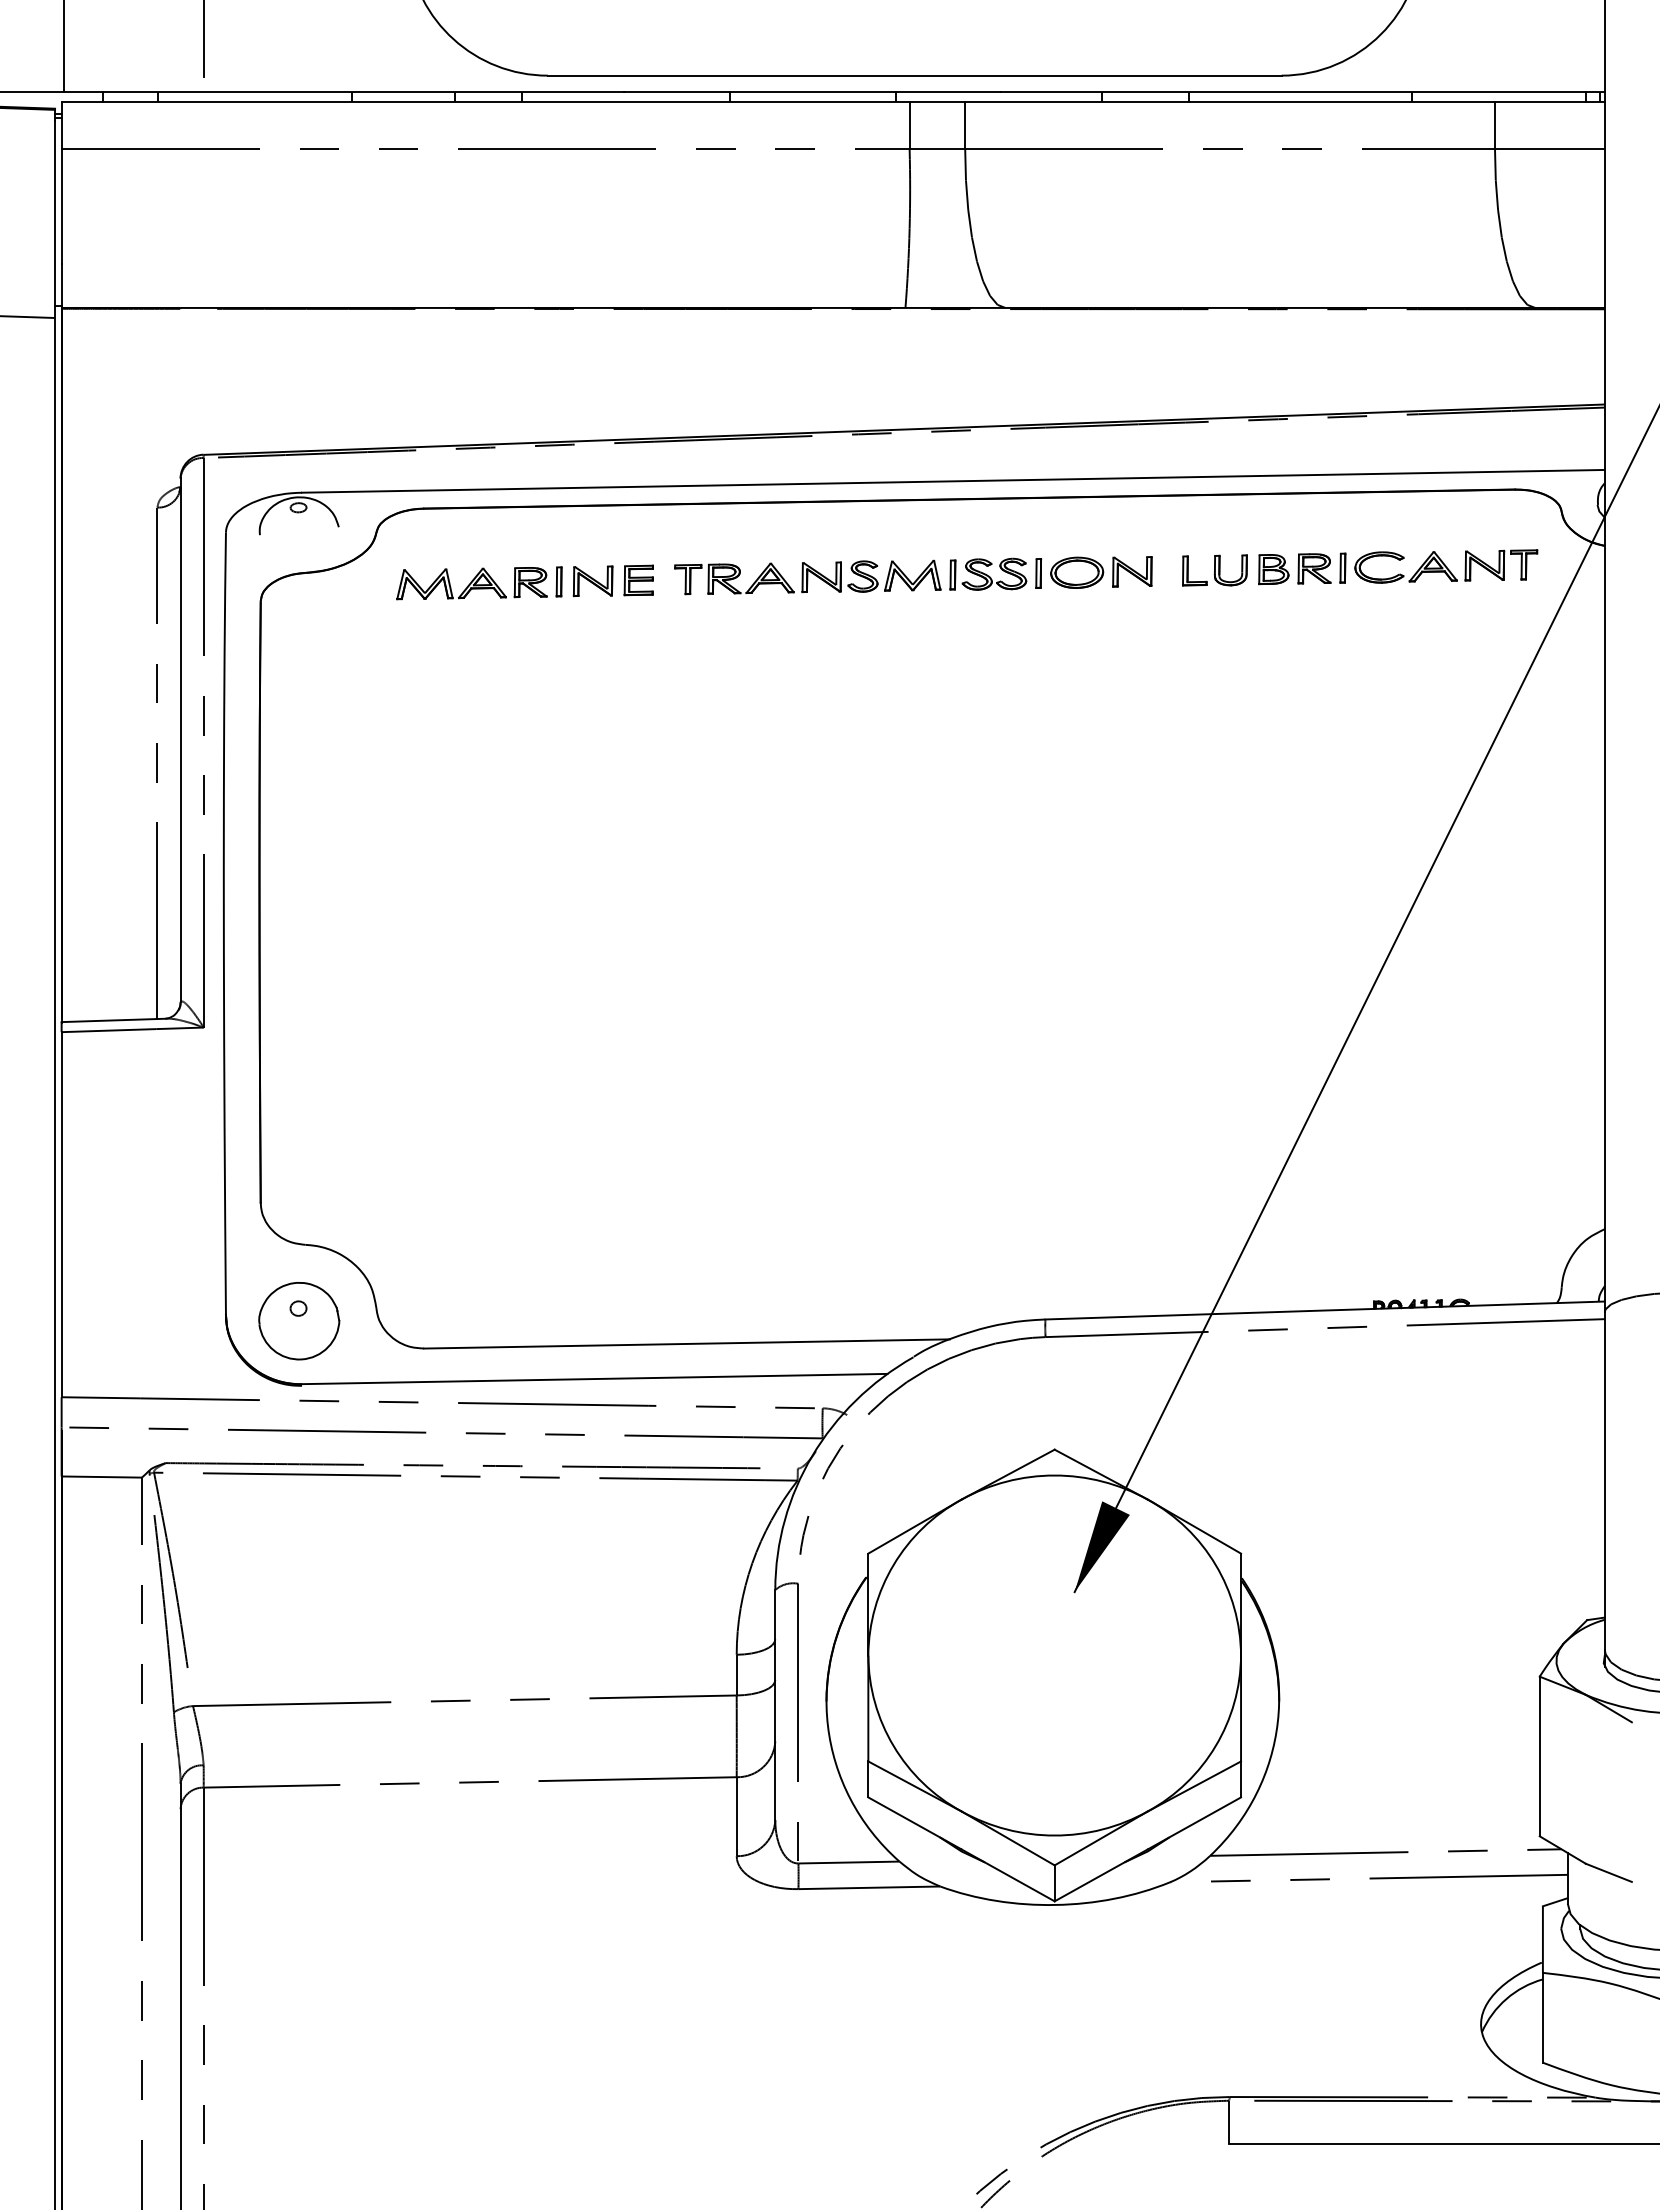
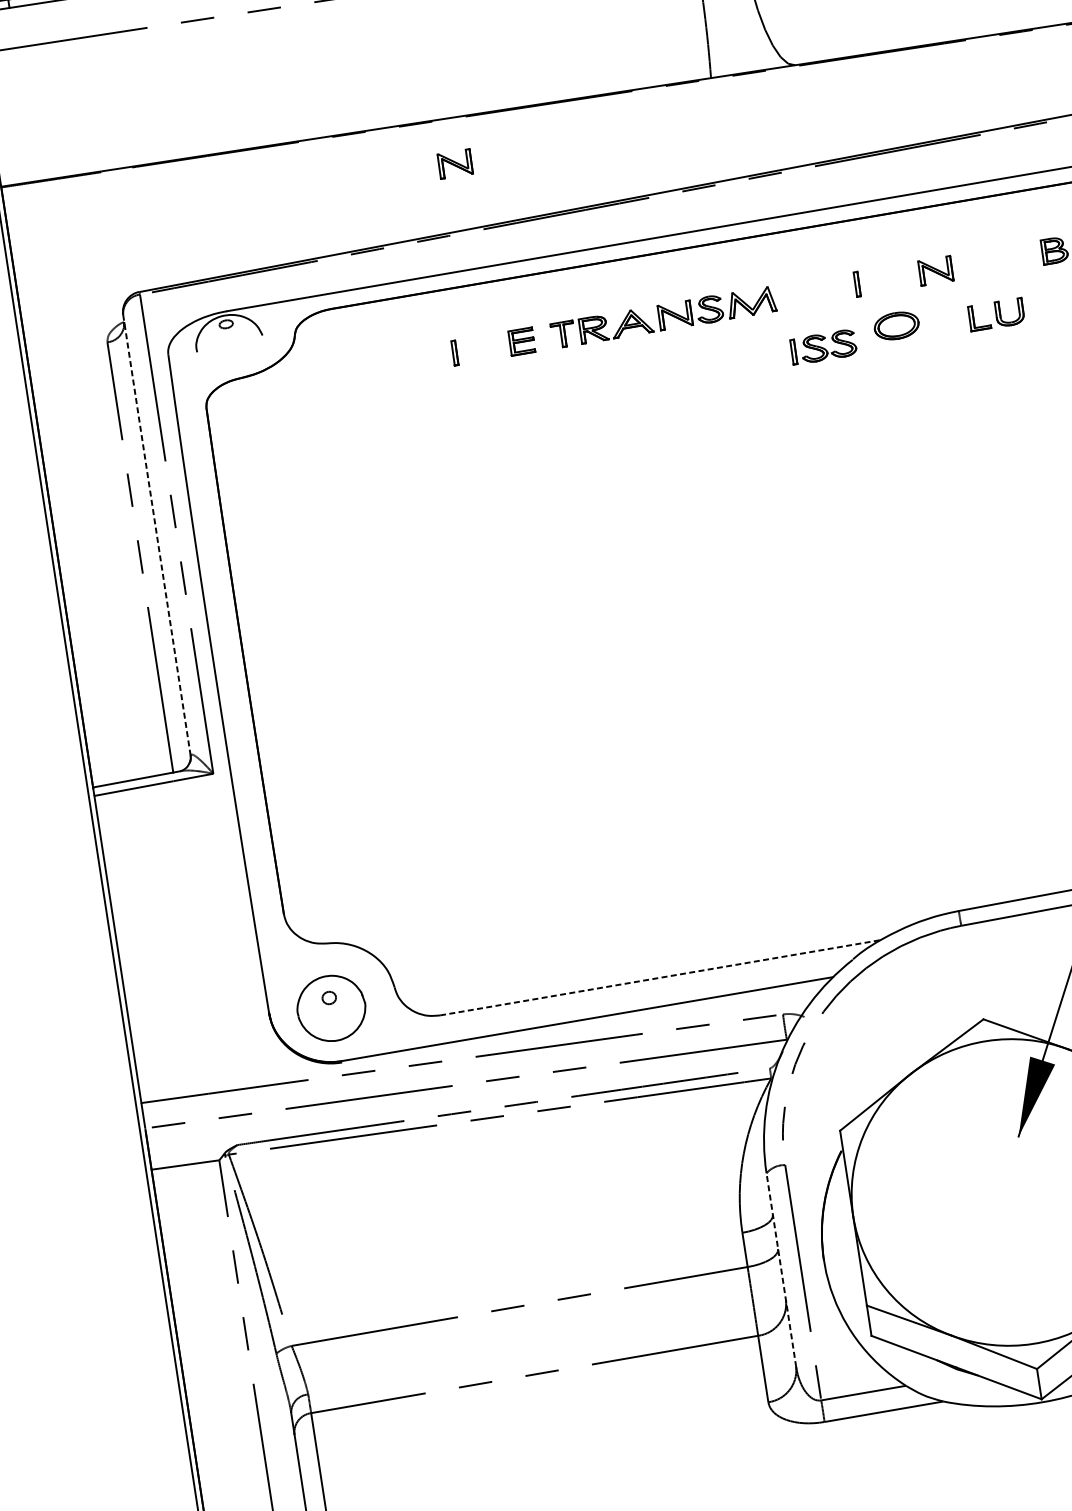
part: (1214, 570) -> (996, 314), moved
part: (1077, 572) -> (896, 325), moved
part: (988, 573) -> (823, 346), moved
part: (592, 581) -> (454, 164), moved
part: (471, 583) -> (381, 365), removed
line: (180, 740) -> (156, 535), solid -> dashed
line: (687, 1343) -> (660, 977), solid -> dashed
line: (775, 1704) -> (781, 1269), solid -> dashed

